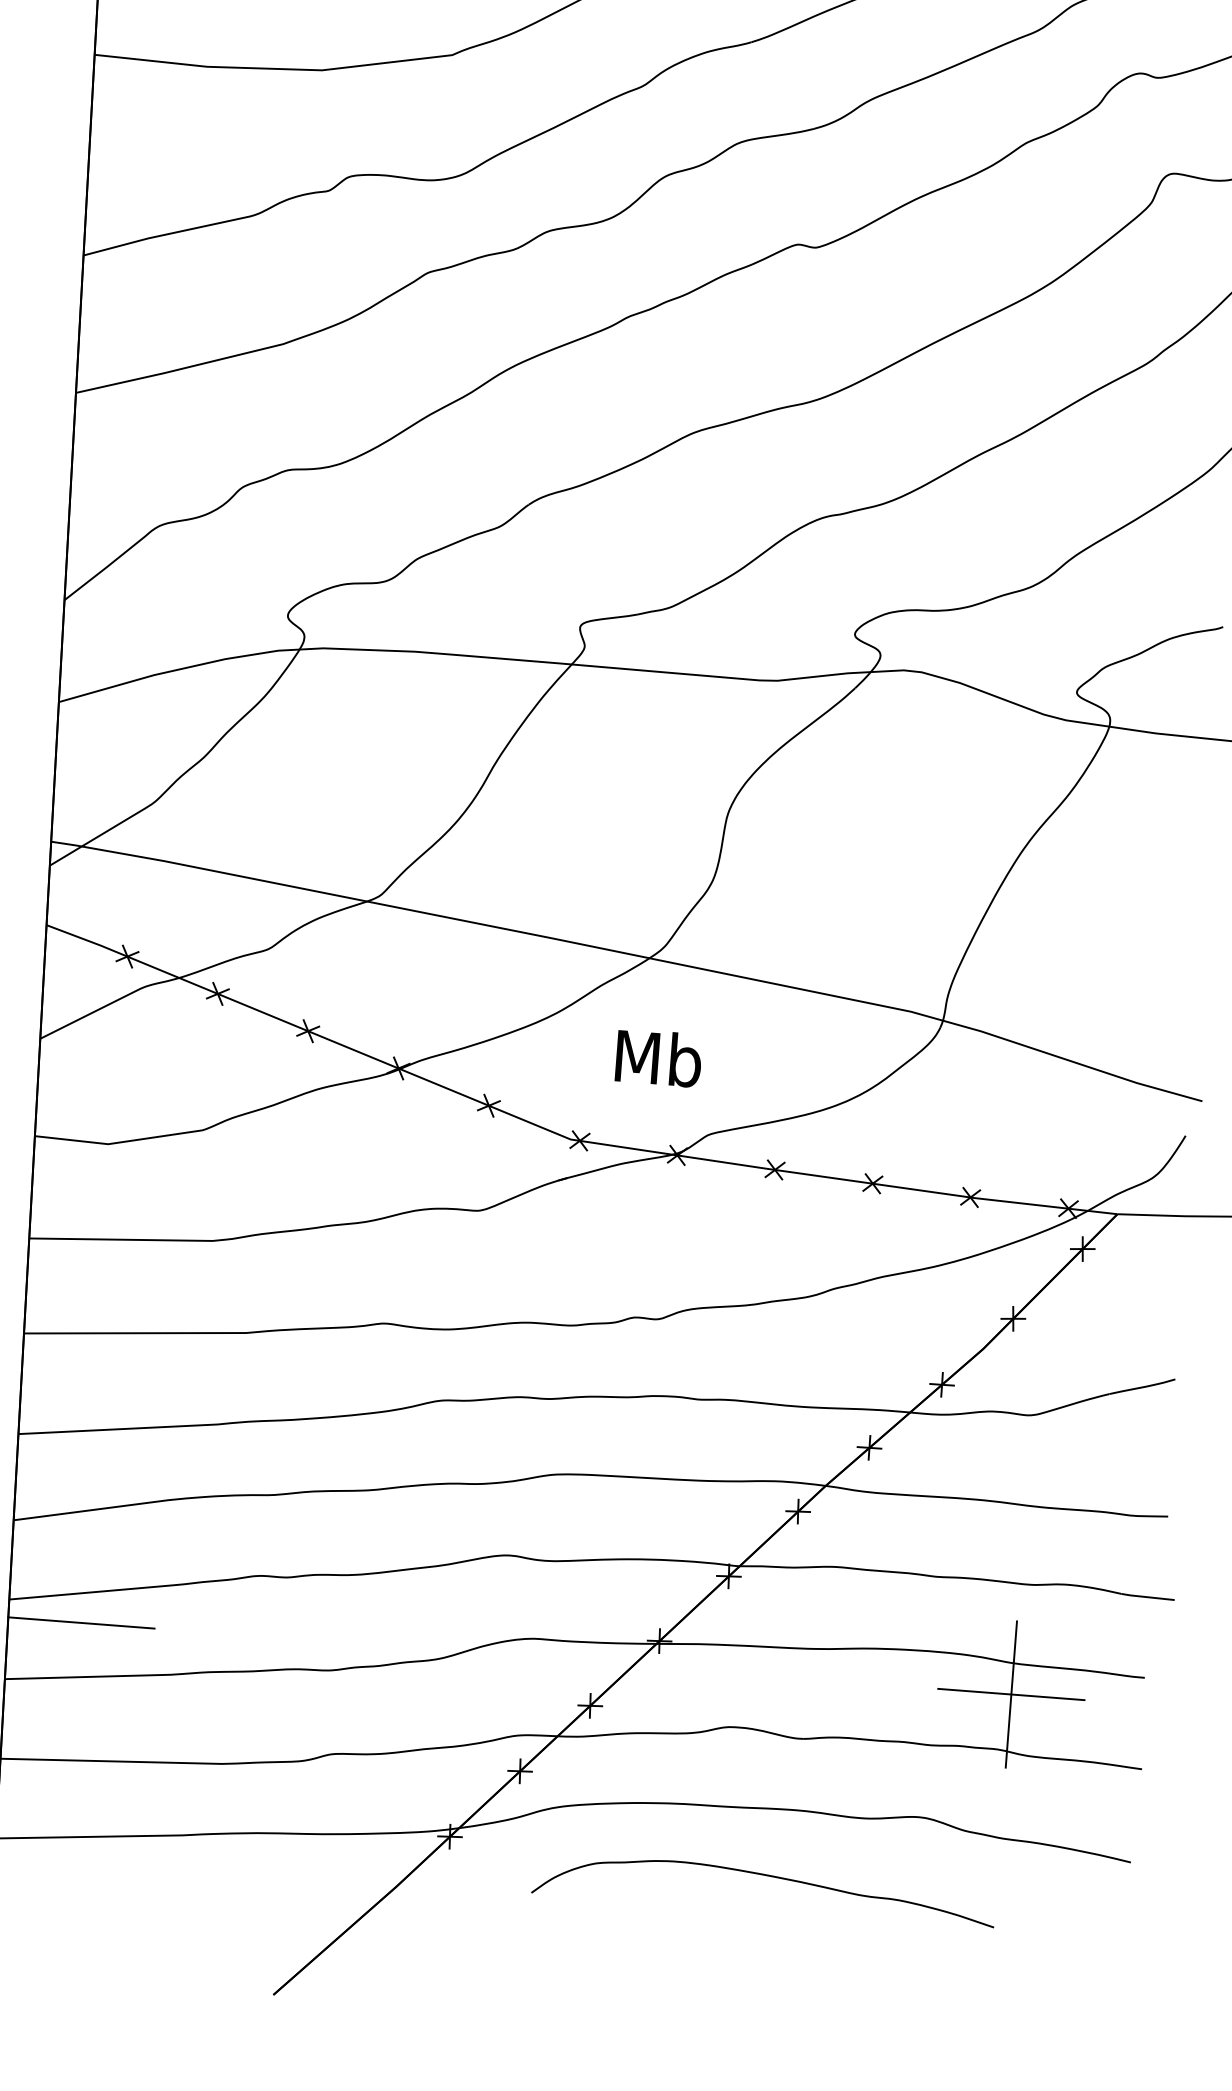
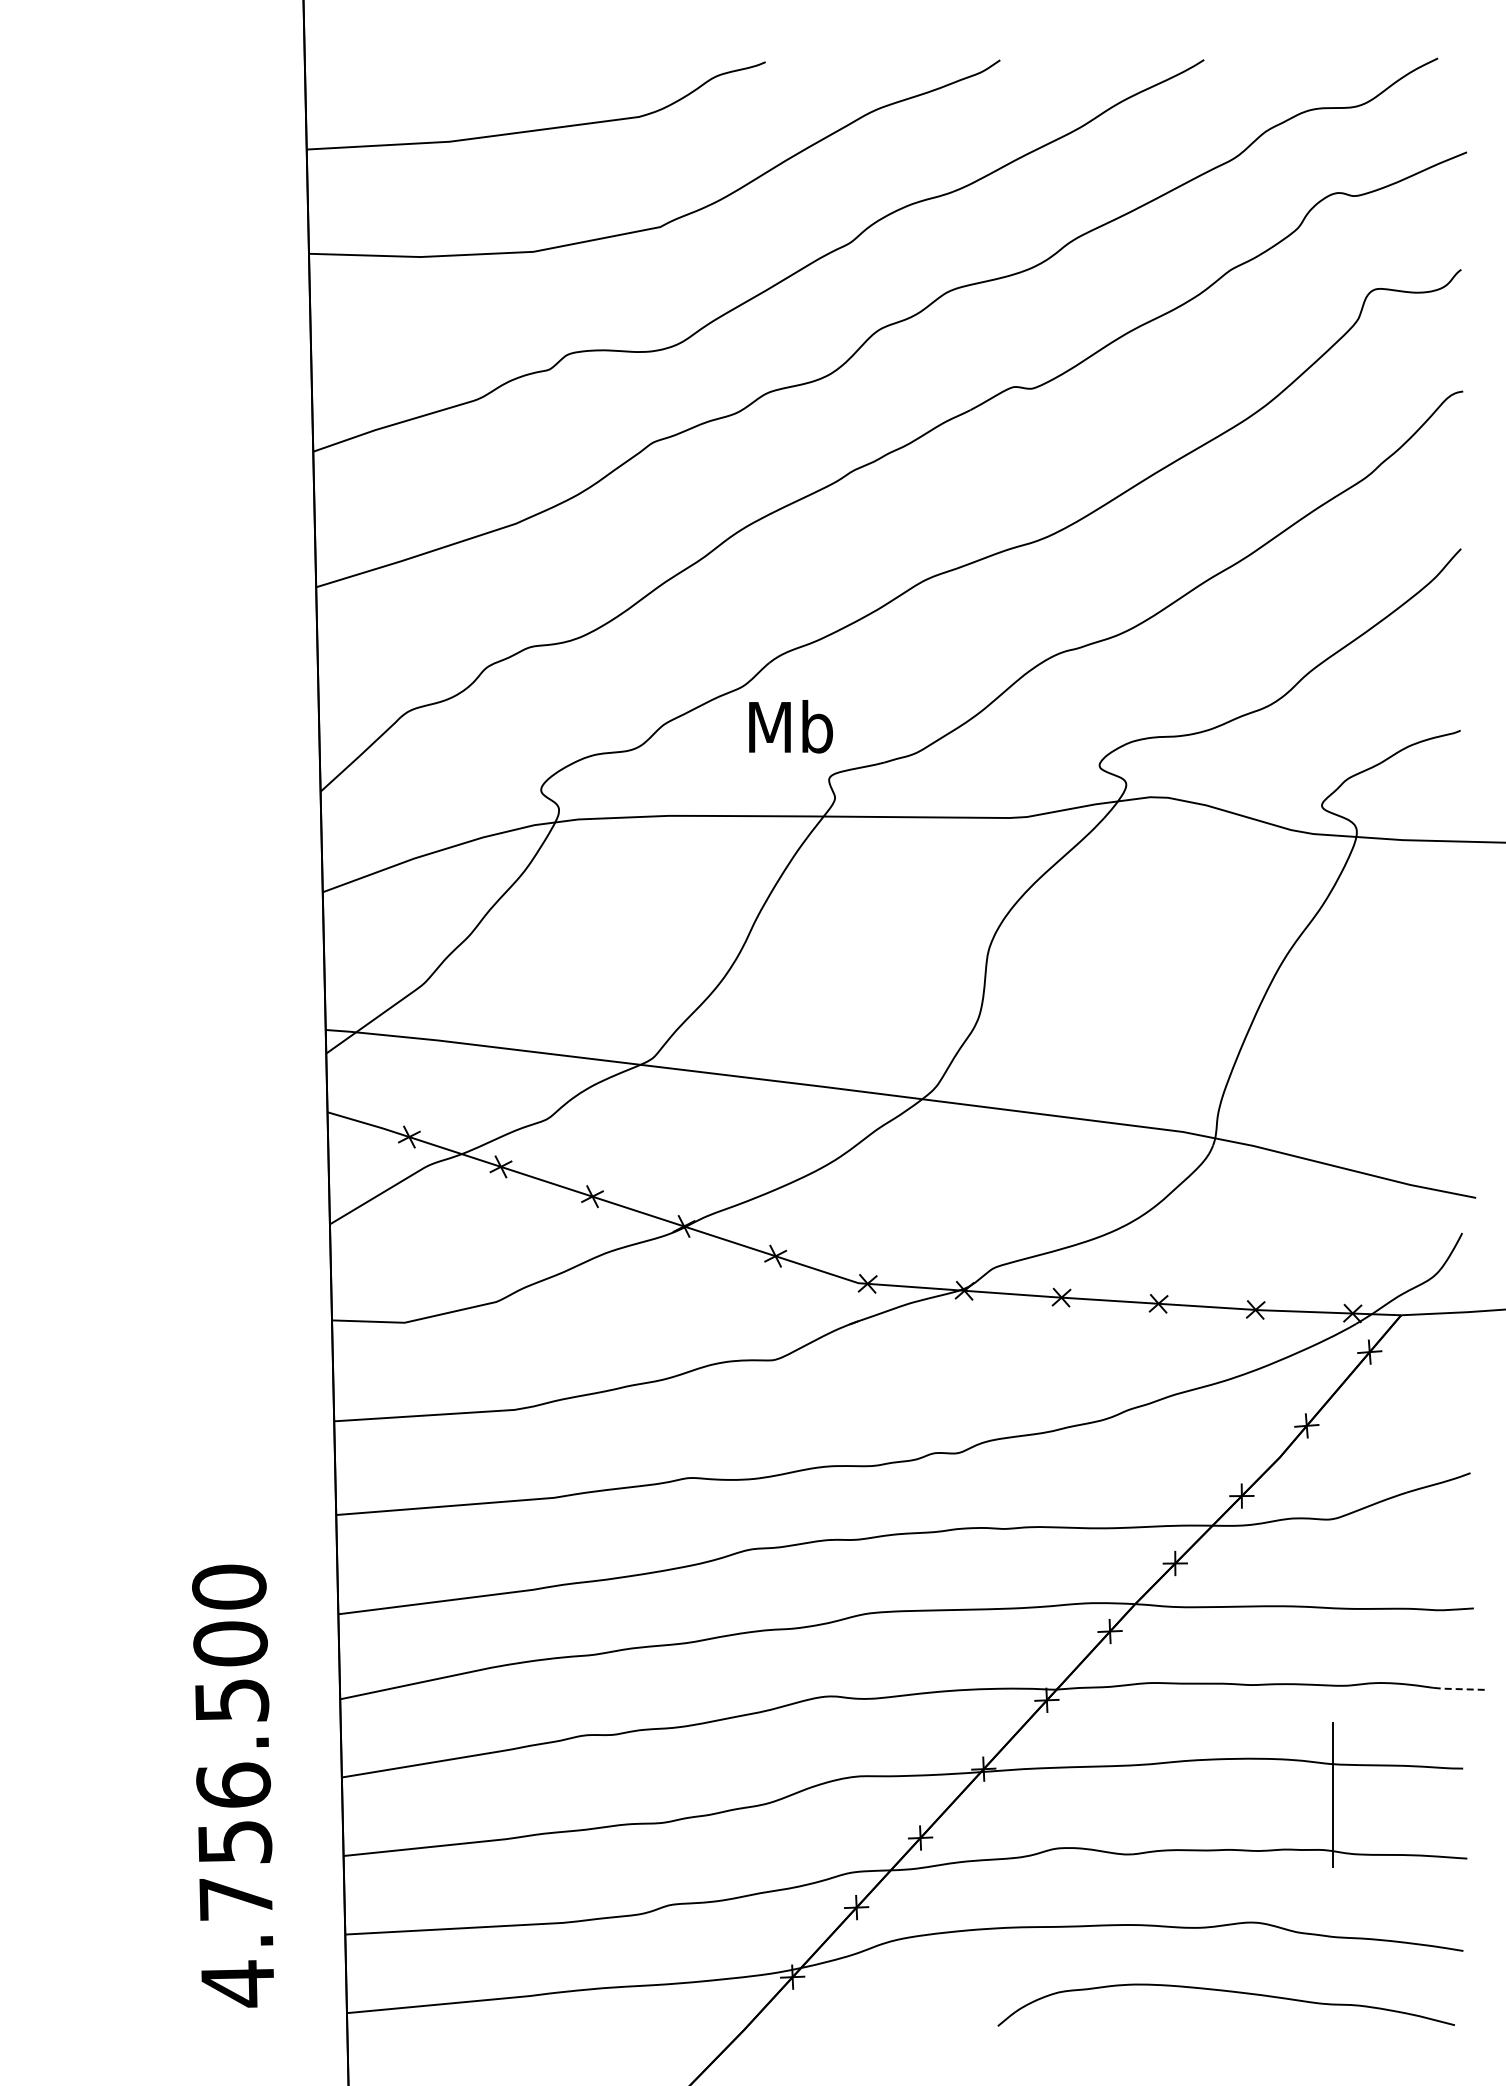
text: (658, 1057) -> (790, 726), moved
line: (1147, 1597) -> (1459, 1689), solid -> dashed
line: (81, 1623) -> (414, 1795), removed
line: (1011, 1694) -> (1333, 1795), removed
curve: (767, 1876) -> (1228, 1992), moved

